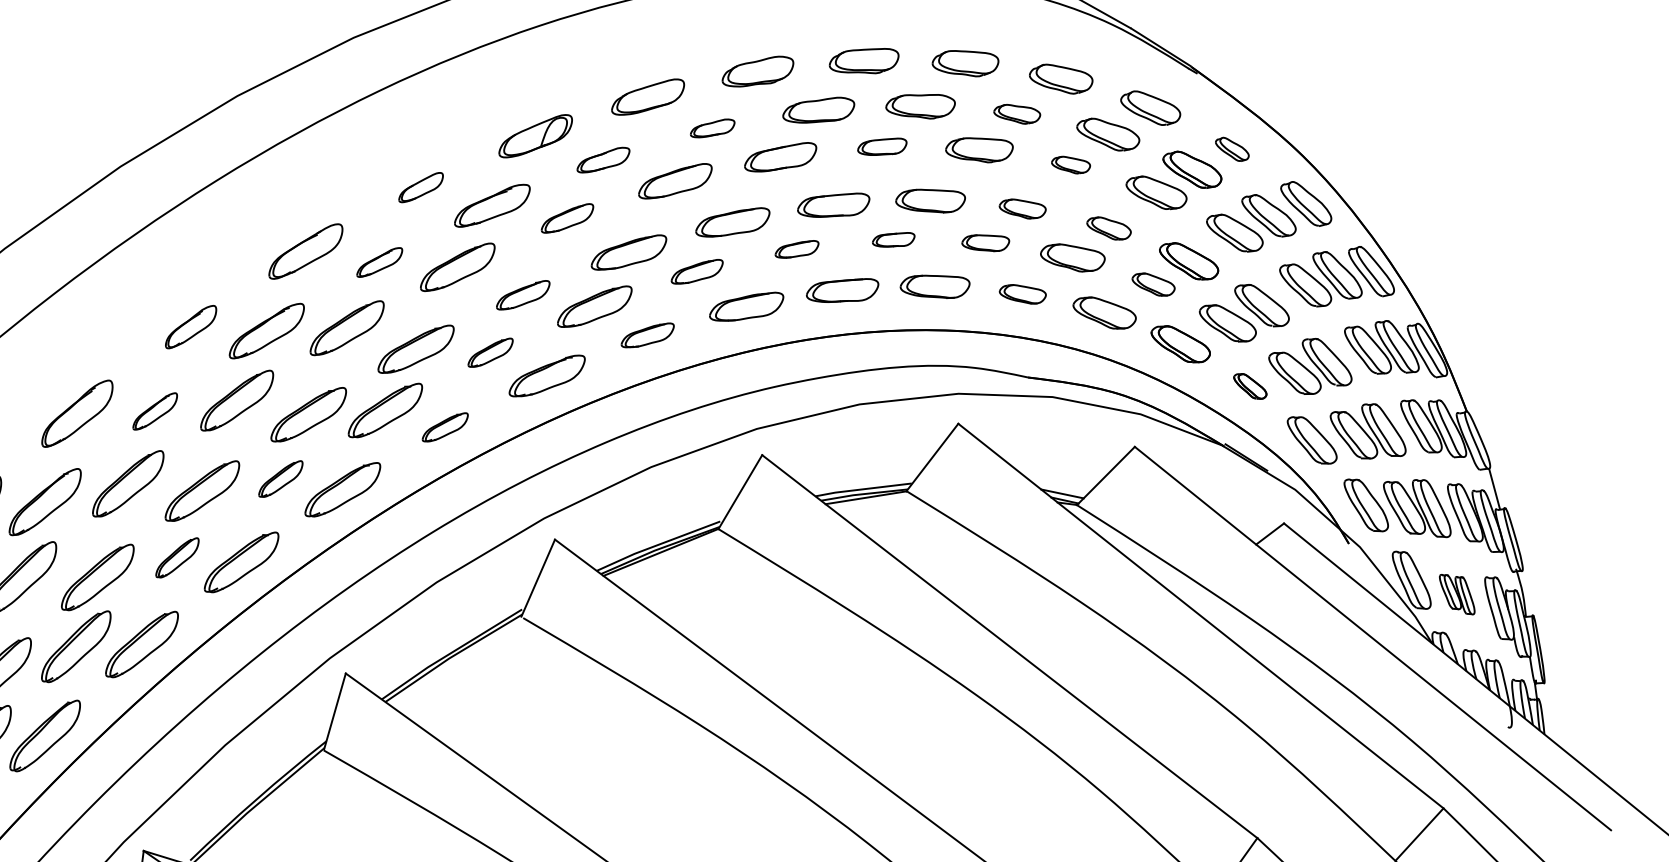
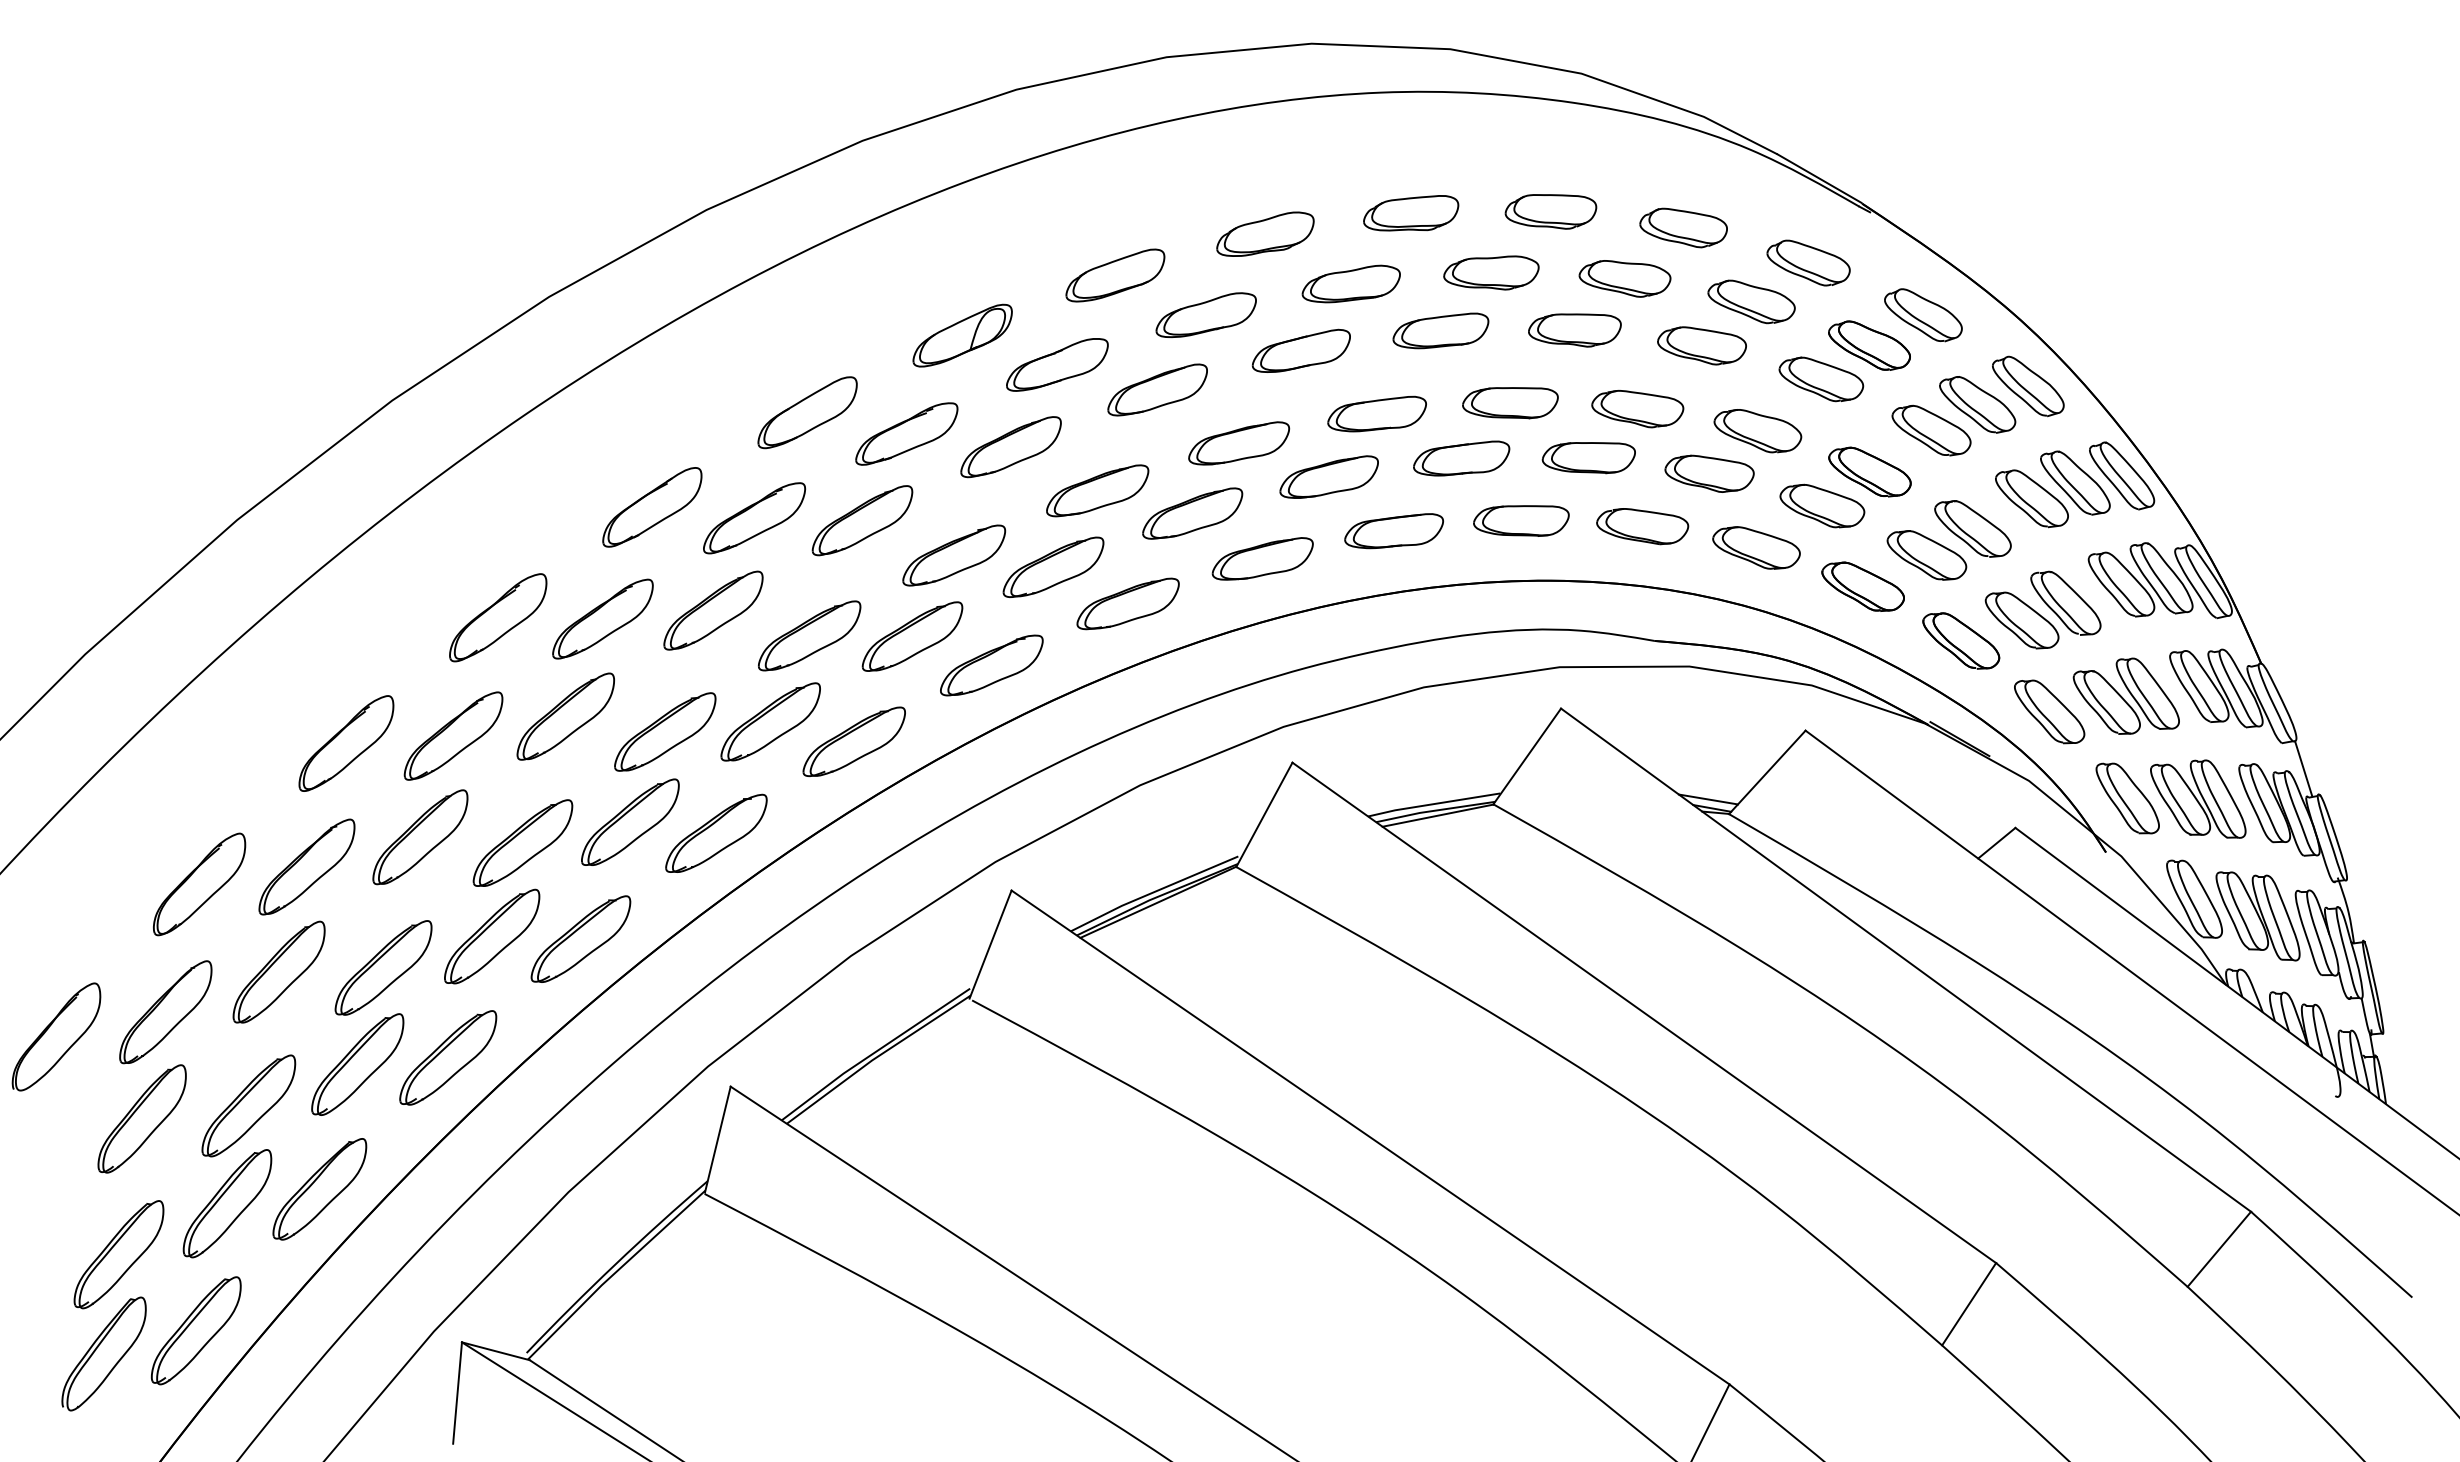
part: (1016, 114) -> (1624, 278), size x1.43
part: (712, 127) -> (1205, 314), size x1.67
part: (882, 146) -> (1440, 330), size x1.43
part: (1232, 149) -> (1923, 315), size x1.67
part: (603, 159) -> (1057, 364), size x1.43
part: (1070, 164) -> (1701, 345), size x1.67
part: (421, 187) -> (807, 412), size x1.67
part: (1022, 209) -> (1637, 409), size x1.43
part: (567, 218) -> (1010, 447), size x1.43
part: (1108, 228) -> (1757, 431), size x1.43
part: (893, 239) -> (1461, 458), size x1.67
part: (985, 243) -> (1588, 458), size x1.43
part: (796, 248) -> (1328, 476), size x1.67
part: (379, 262) -> (754, 518), size x1.67
part: (697, 271) -> (1192, 513), size x1.43
part: (1153, 284) -> (1822, 505), size x1.43
part: (1022, 294) -> (1642, 526), size x1.43
part: (523, 295) -> (954, 555), size x1.43
part: (191, 326) -> (498, 617), size x1.43
part: (647, 335) -> (1127, 603), size x1.43
part: (490, 352) -> (912, 636), size x1.67
part: (1250, 386) -> (1961, 640), size x1.67
part: (155, 411) -> (453, 735), size x1.67
part: (444, 427) -> (853, 741), size x1.67
part: (280, 478) -> (630, 821), size x1.67
part: (177, 557) -> (492, 936), size x1.67
part: (1456, 594) -> (2257, 916), size x1.67

